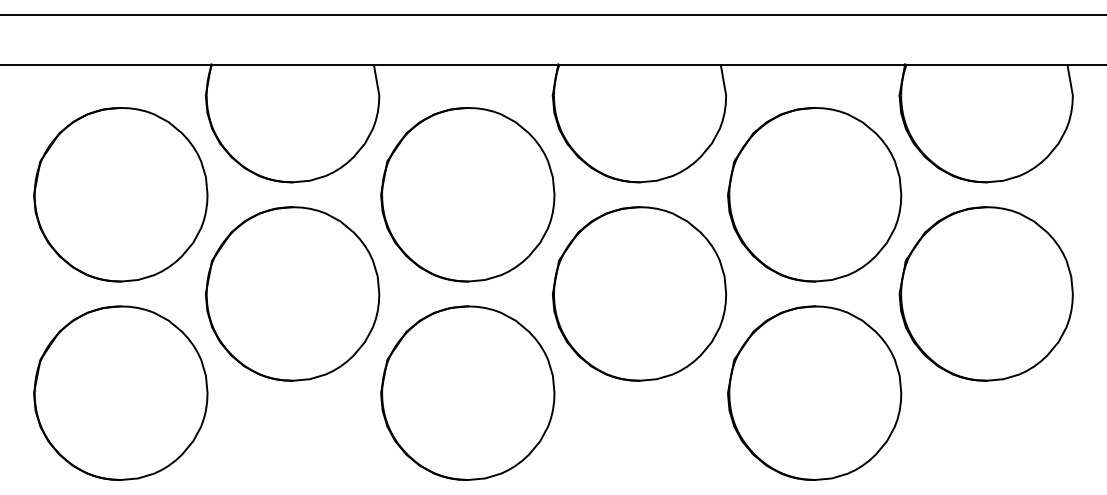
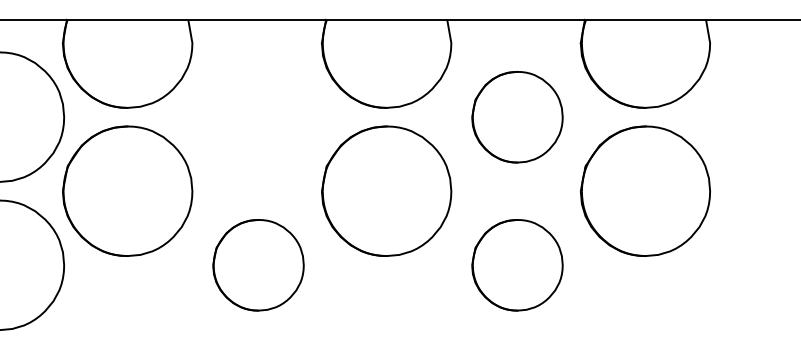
part: (467, 194) -> (258, 117), removed
part: (814, 194) -> (517, 117), size x0.7
part: (467, 392) -> (258, 264), size x0.7
part: (814, 392) -> (517, 264), size x0.7

